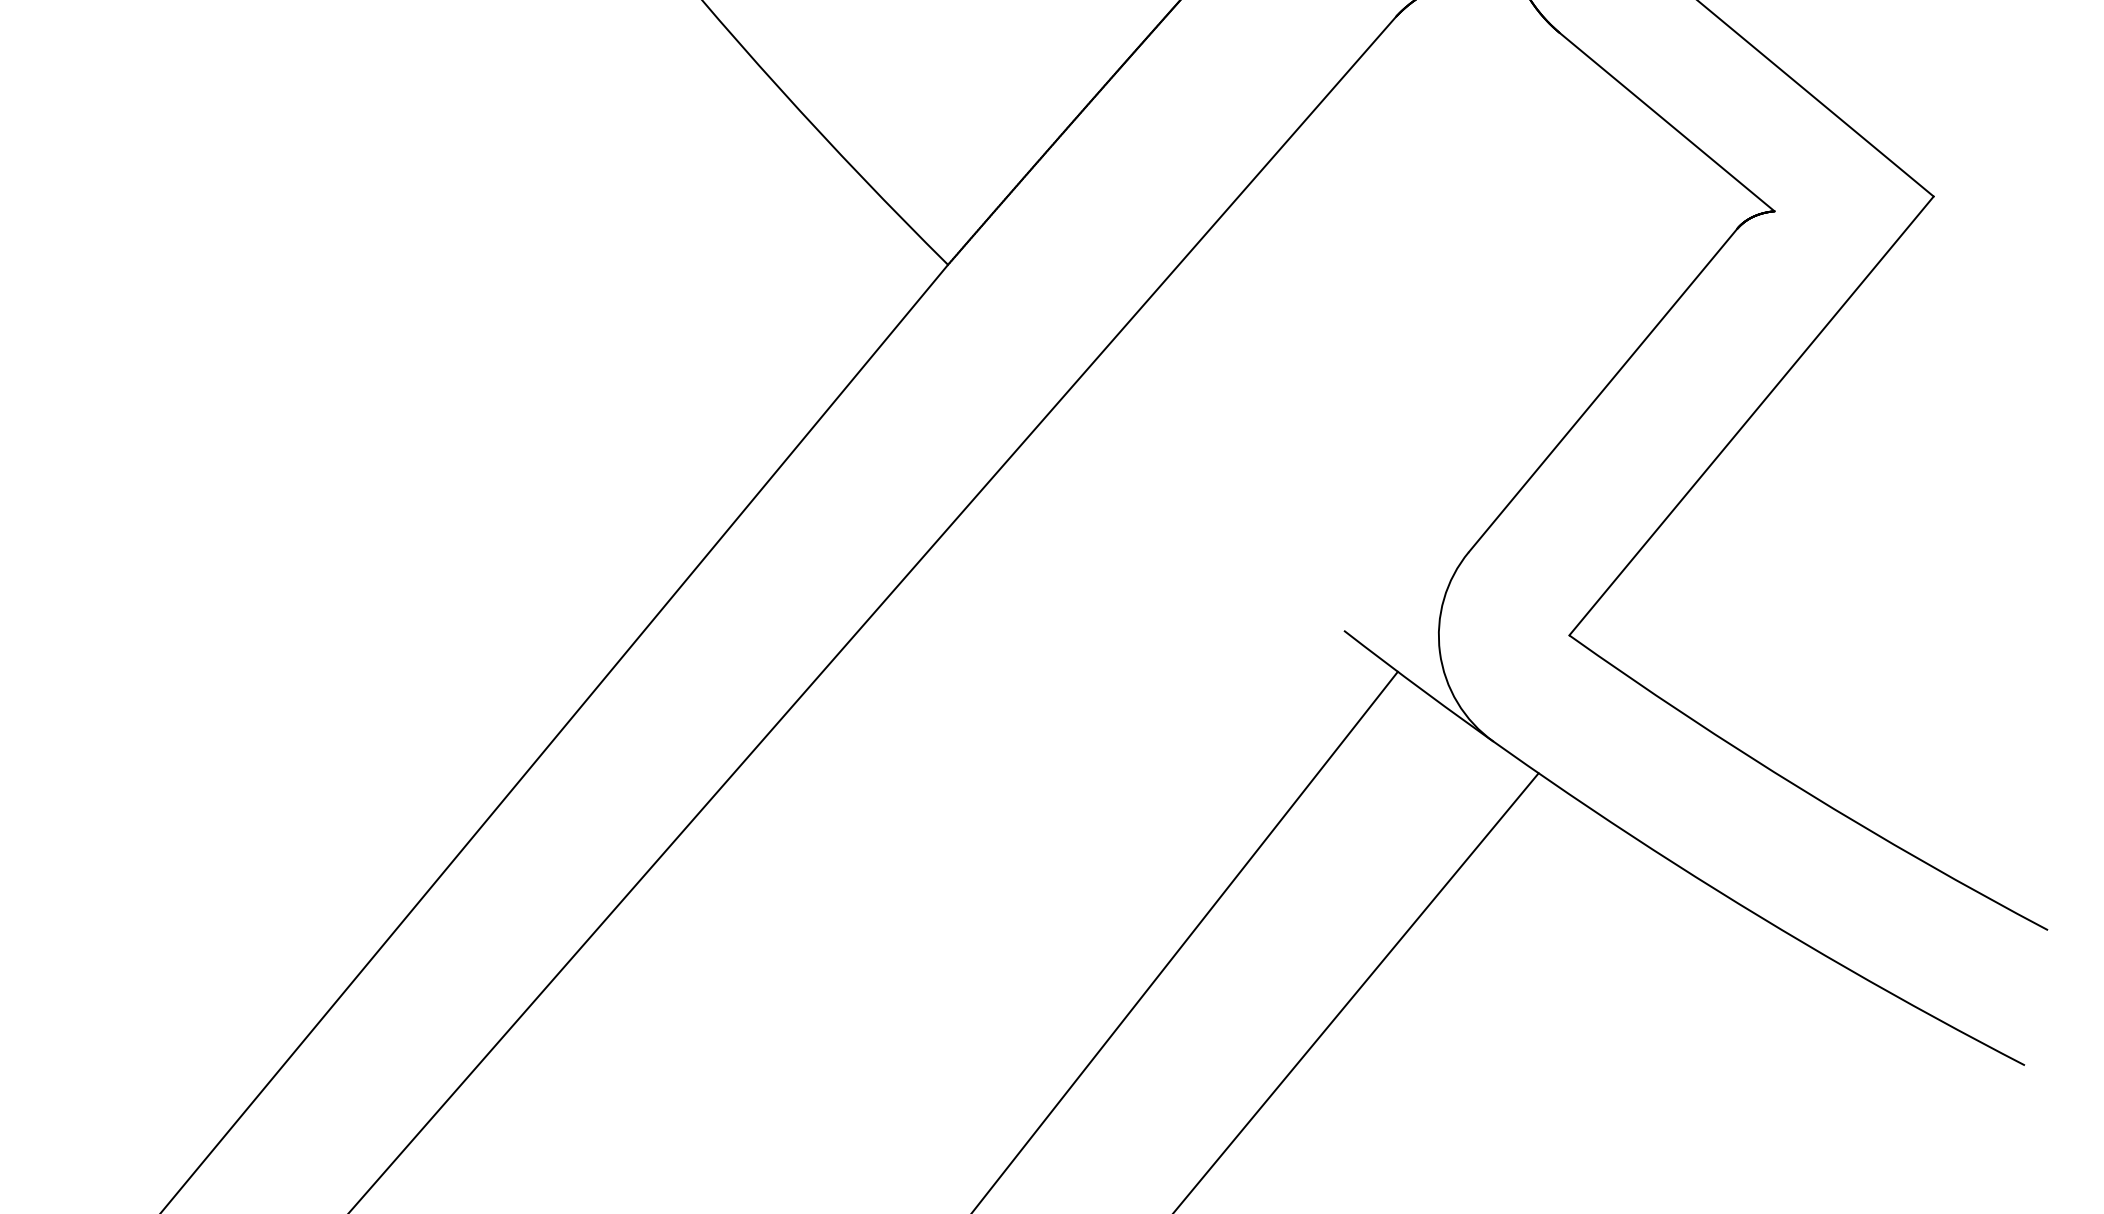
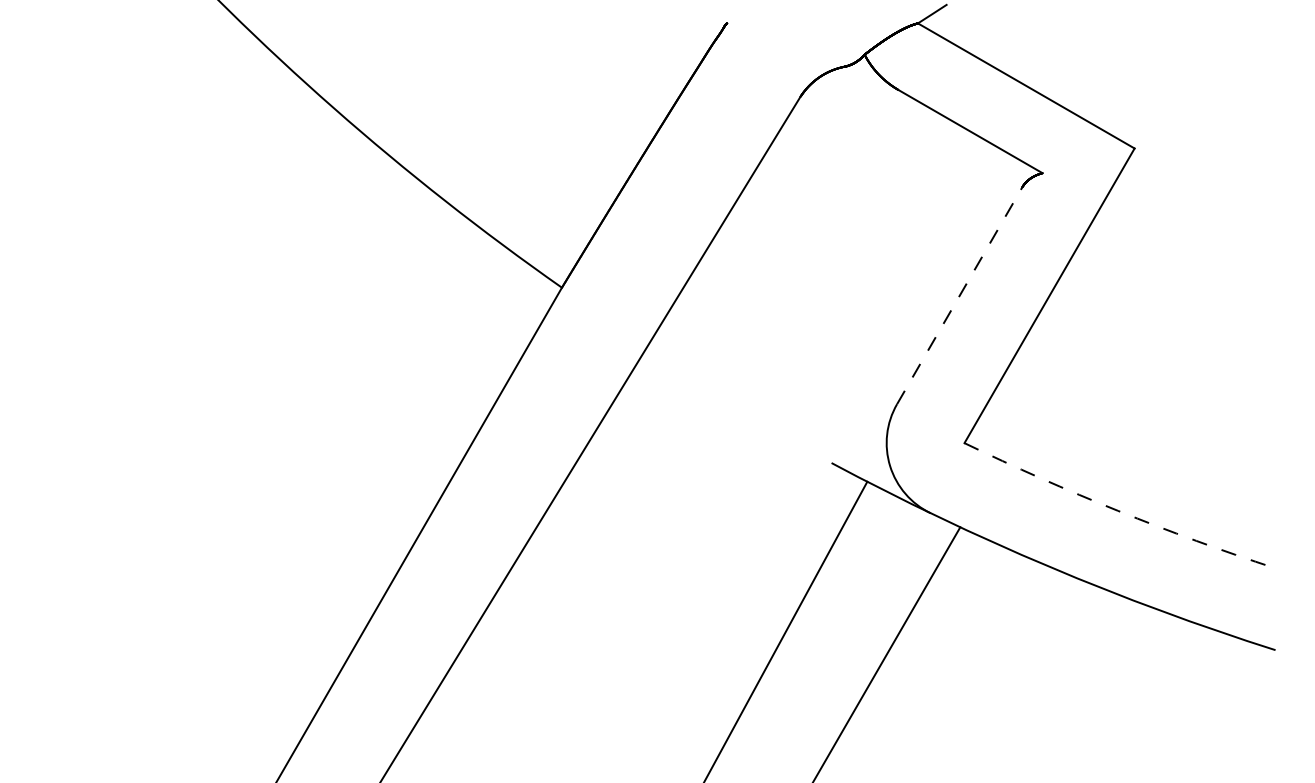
line: (1604, 390) -> (960, 295), solid -> dashed
arc: (1803, 789) -> (1117, 510), solid -> dashed

